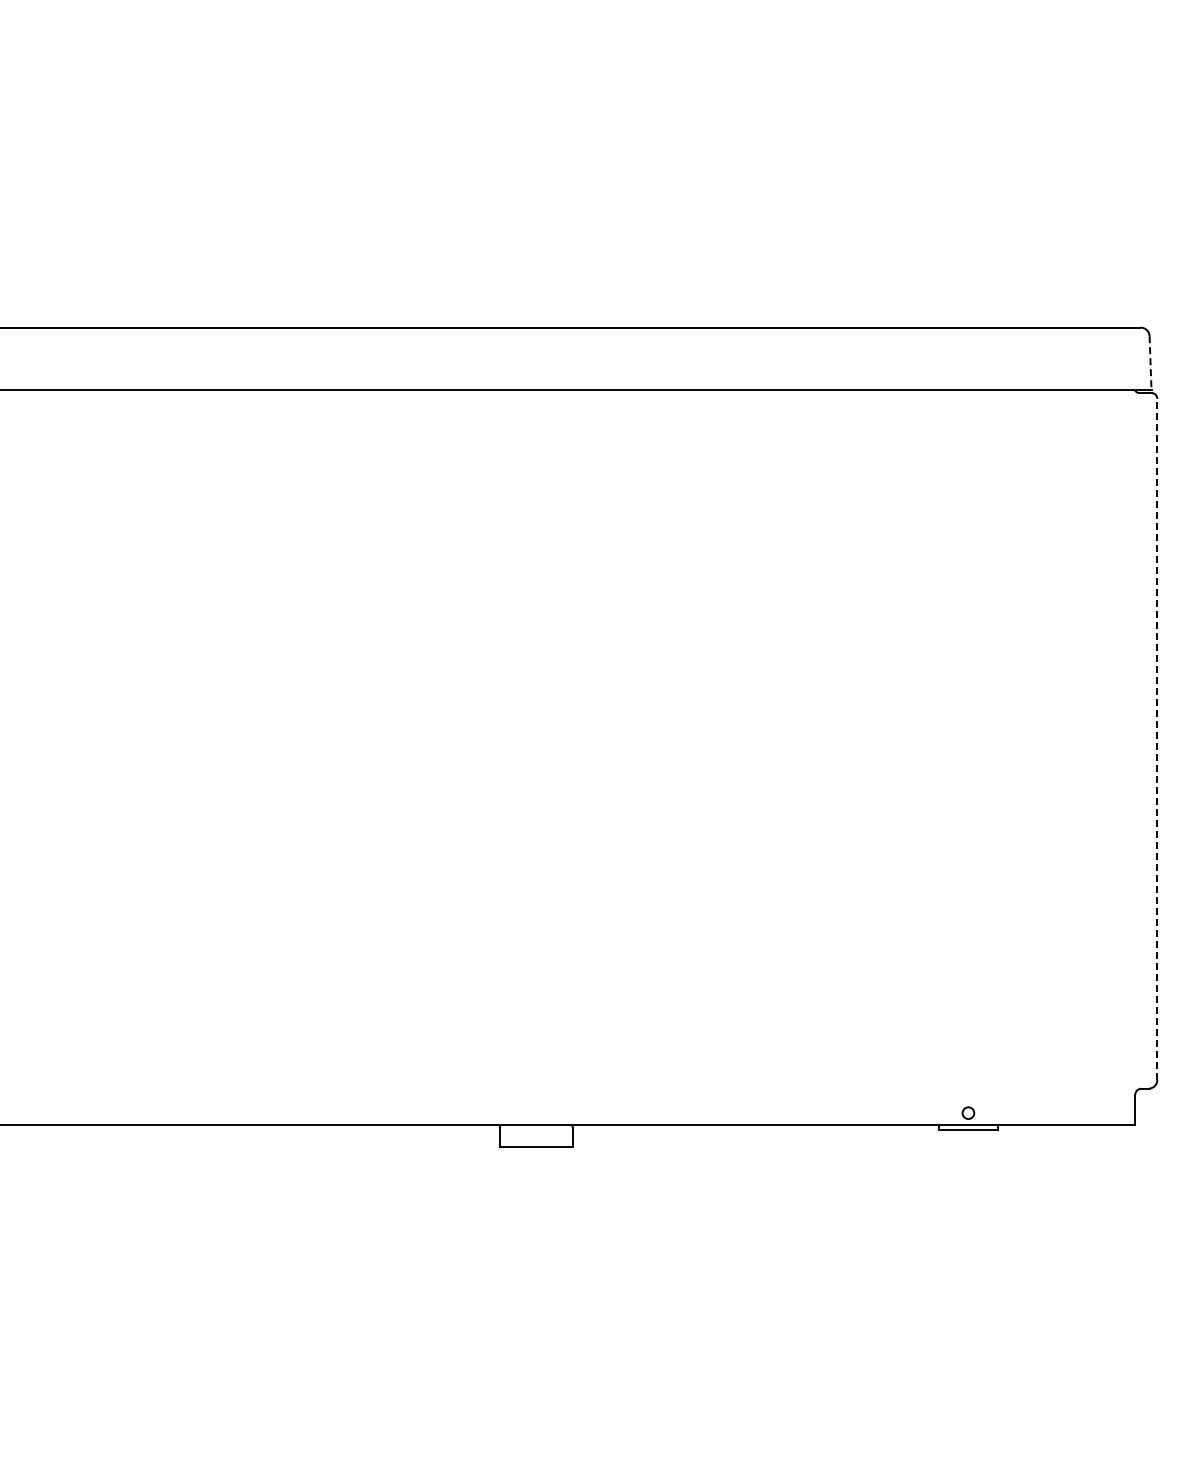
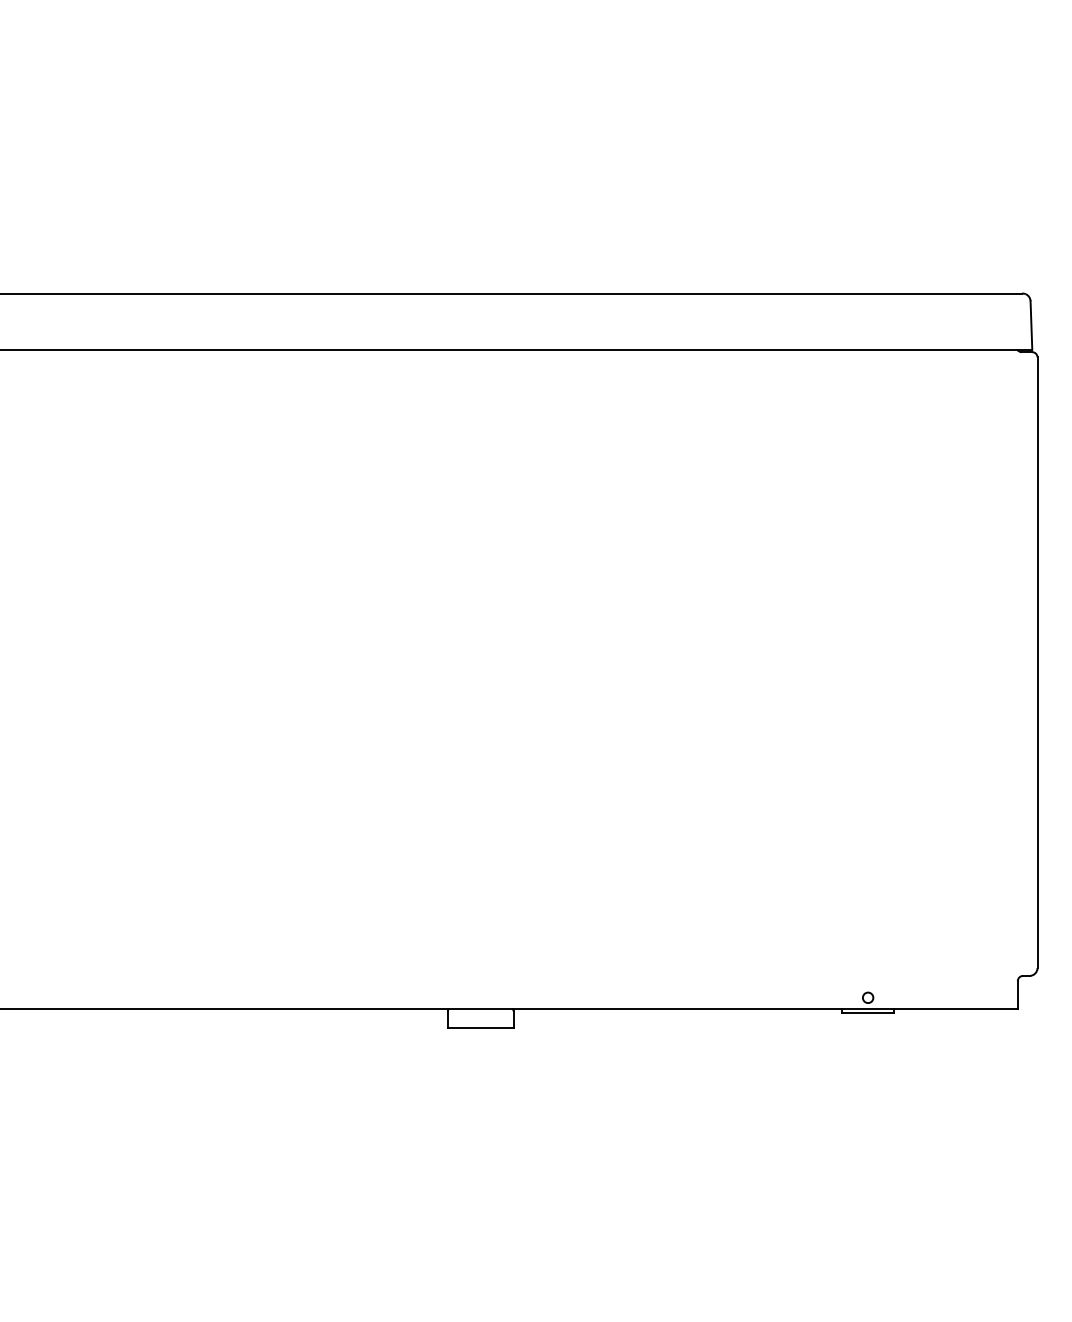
line: (1150, 363) -> (1031, 325), dashed -> solid
line: (1157, 739) -> (1037, 662), dashed -> solid

